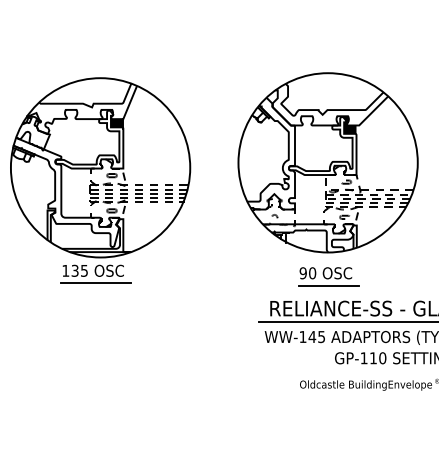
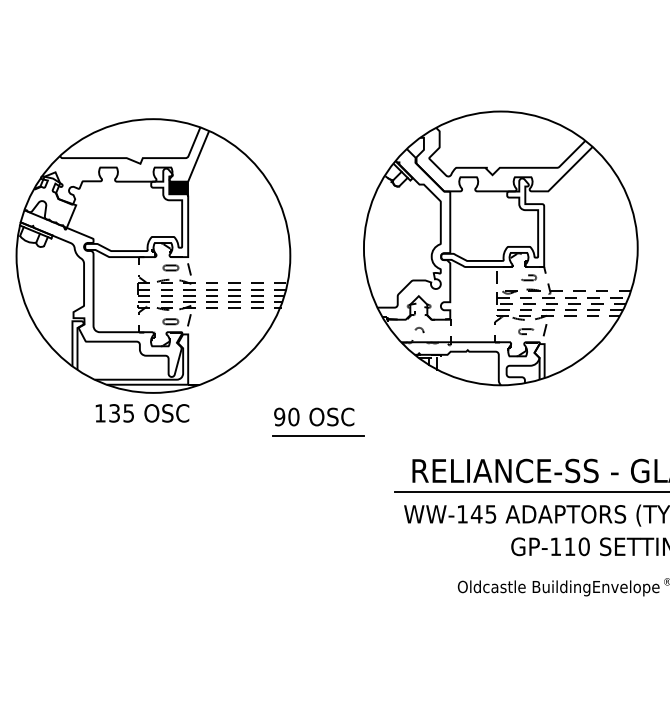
fill: (348, 125) -> (531, 191), removed
part: (328, 276) -> (318, 421), moved
line: (96, 283) -> (147, 432), removed

